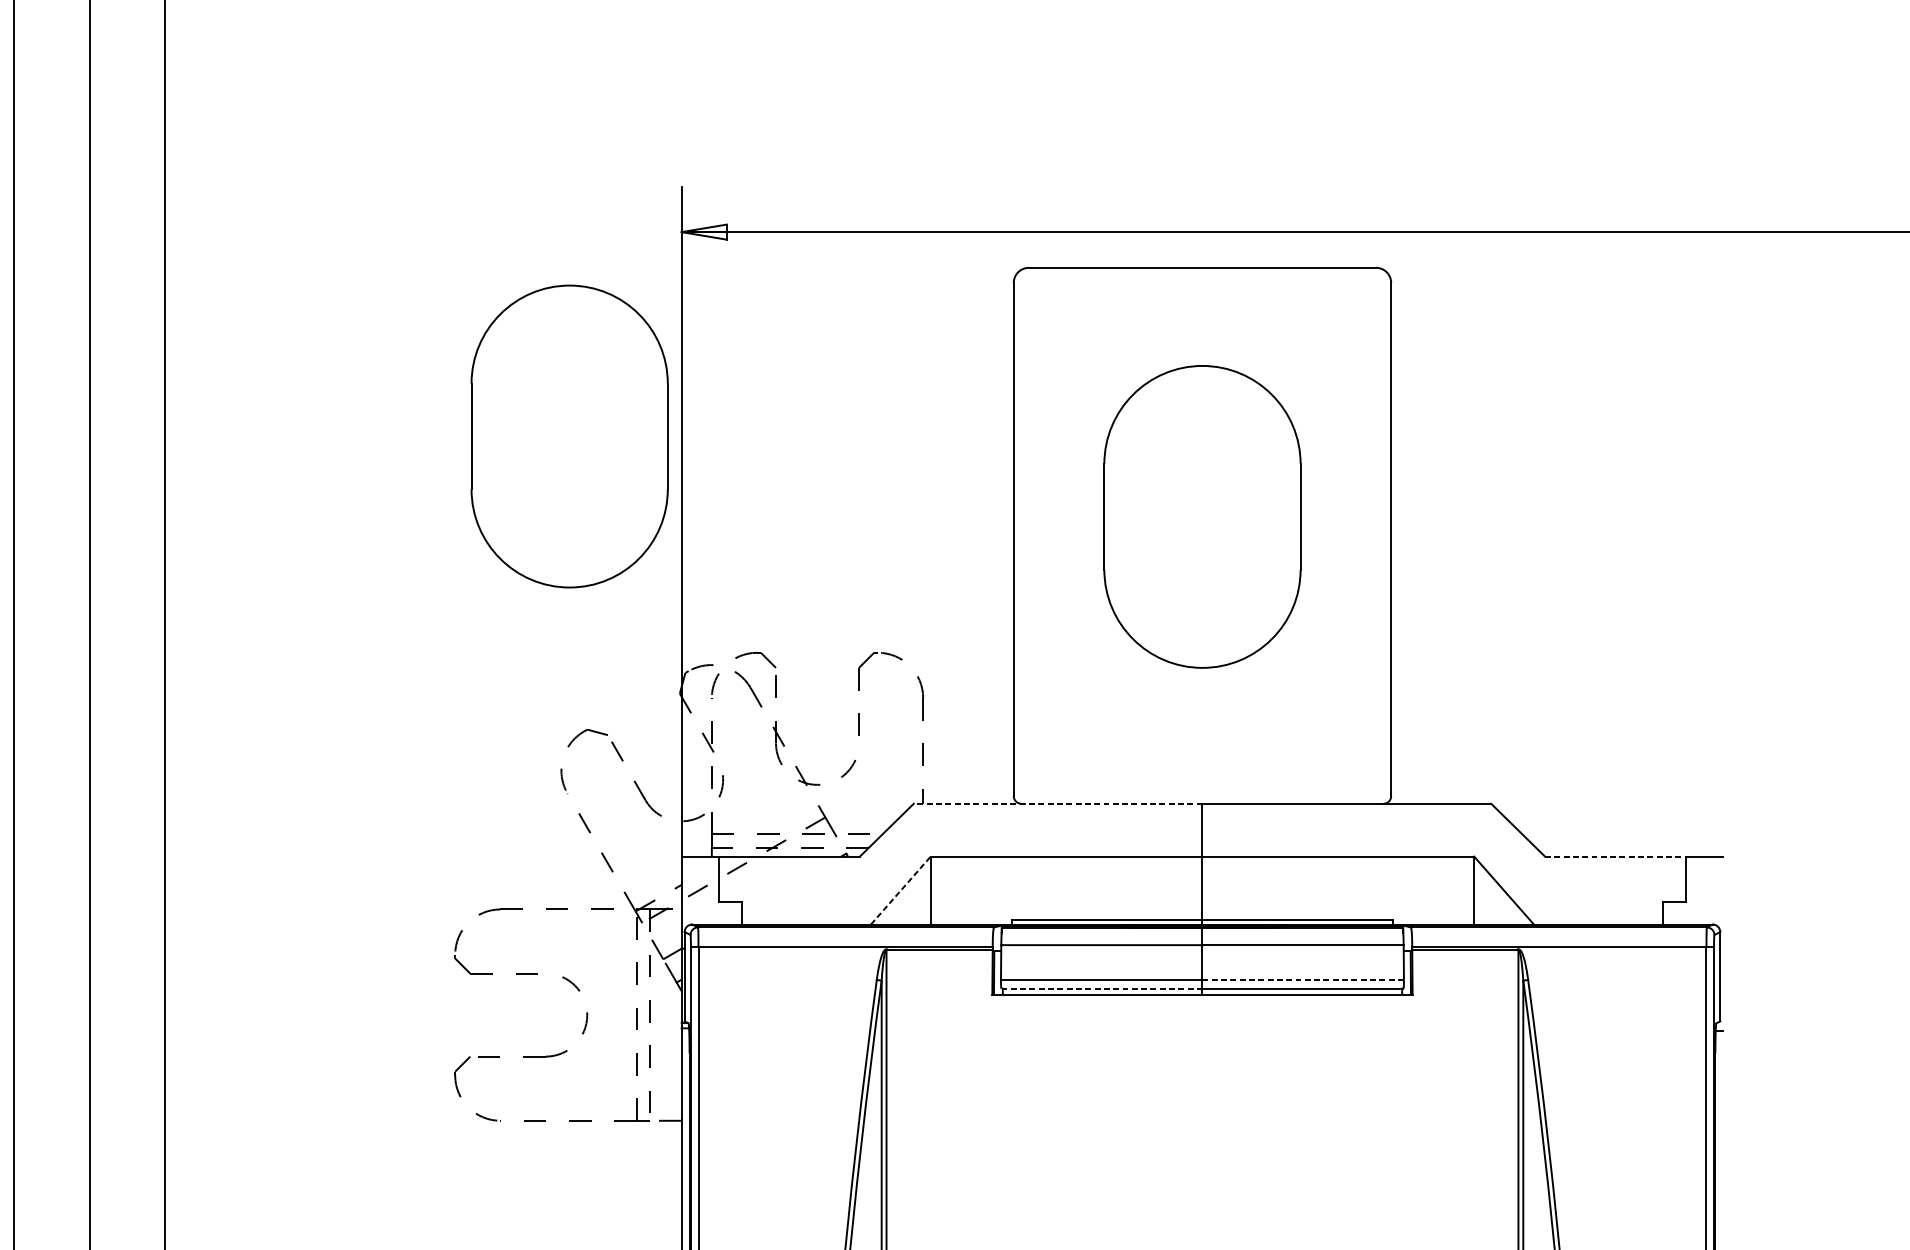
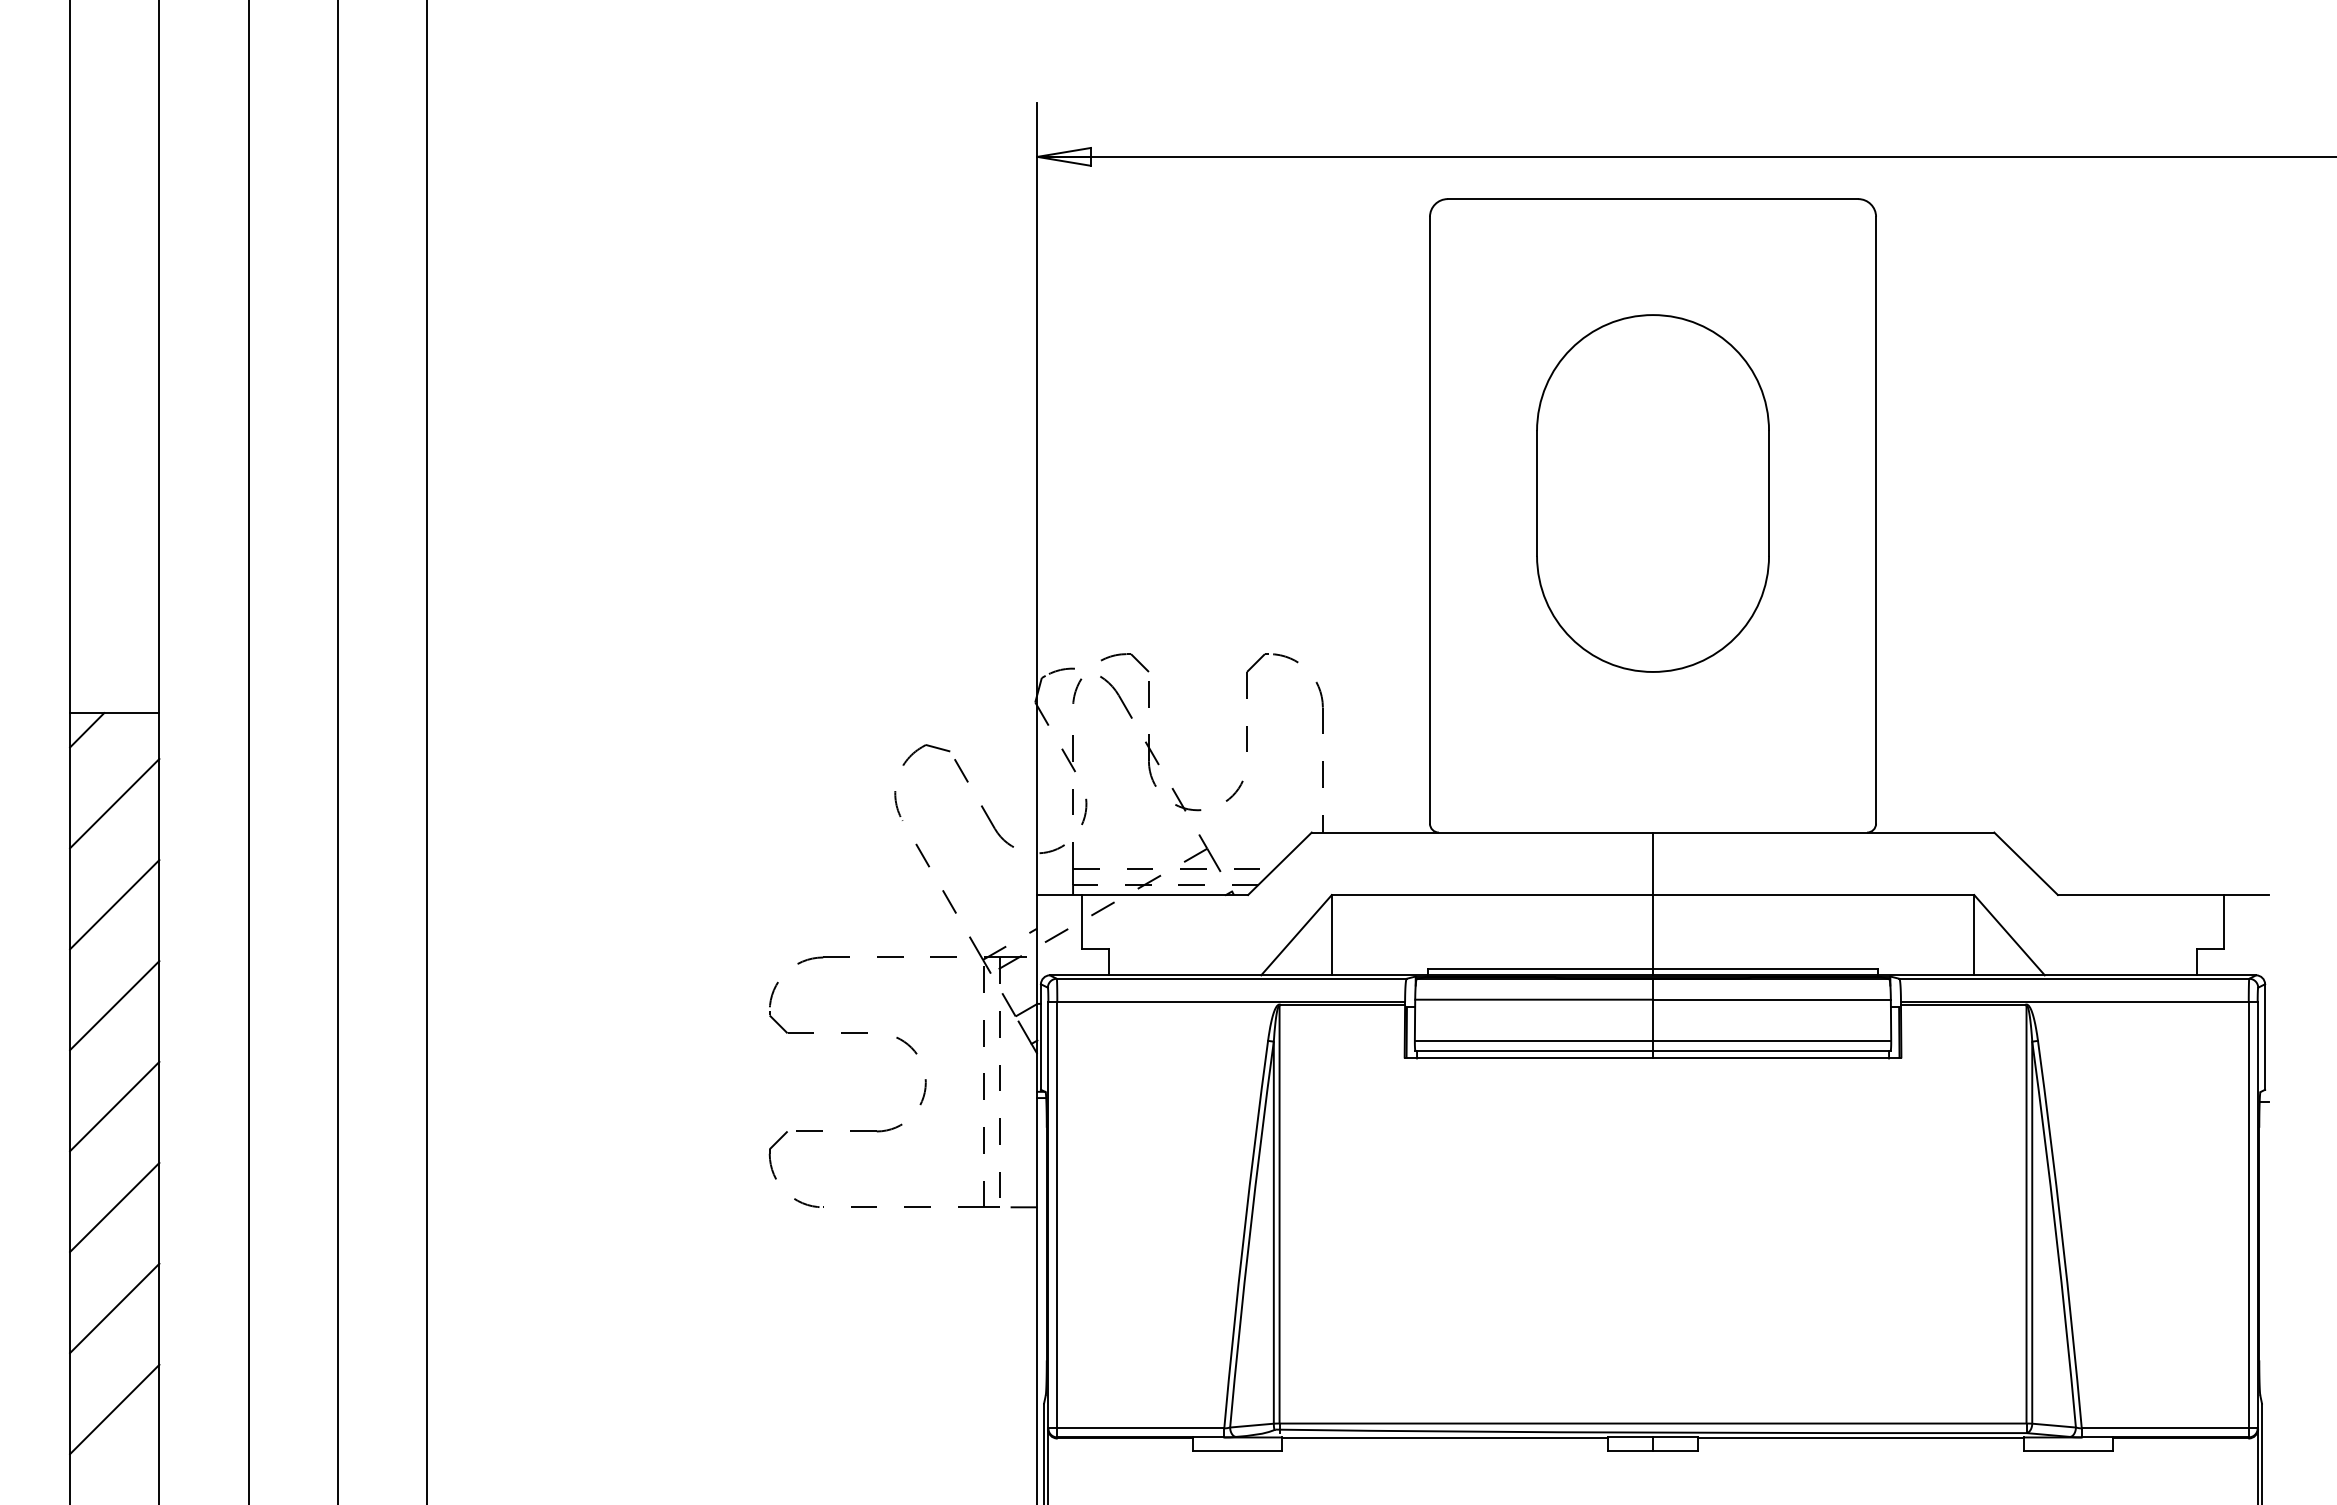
part: (569, 436) -> (904, 398), removed
line: (1058, 803) -> (1482, 832), dashed -> solid
line: (1615, 856) -> (2141, 895), dashed -> solid
line: (900, 889) -> (1296, 934), dashed -> solid
line: (1303, 980) -> (1772, 1041), dashed -> solid
line: (1102, 988) -> (1534, 1051), dashed -> solid

